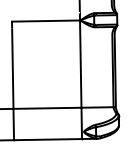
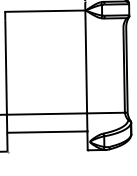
line: (48, 139) -> (48, 131), moved

